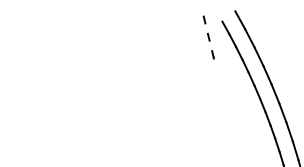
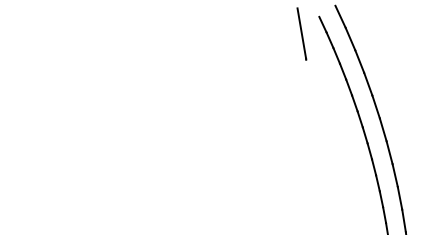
line: (208, 36) -> (301, 33), dashed -> solid

